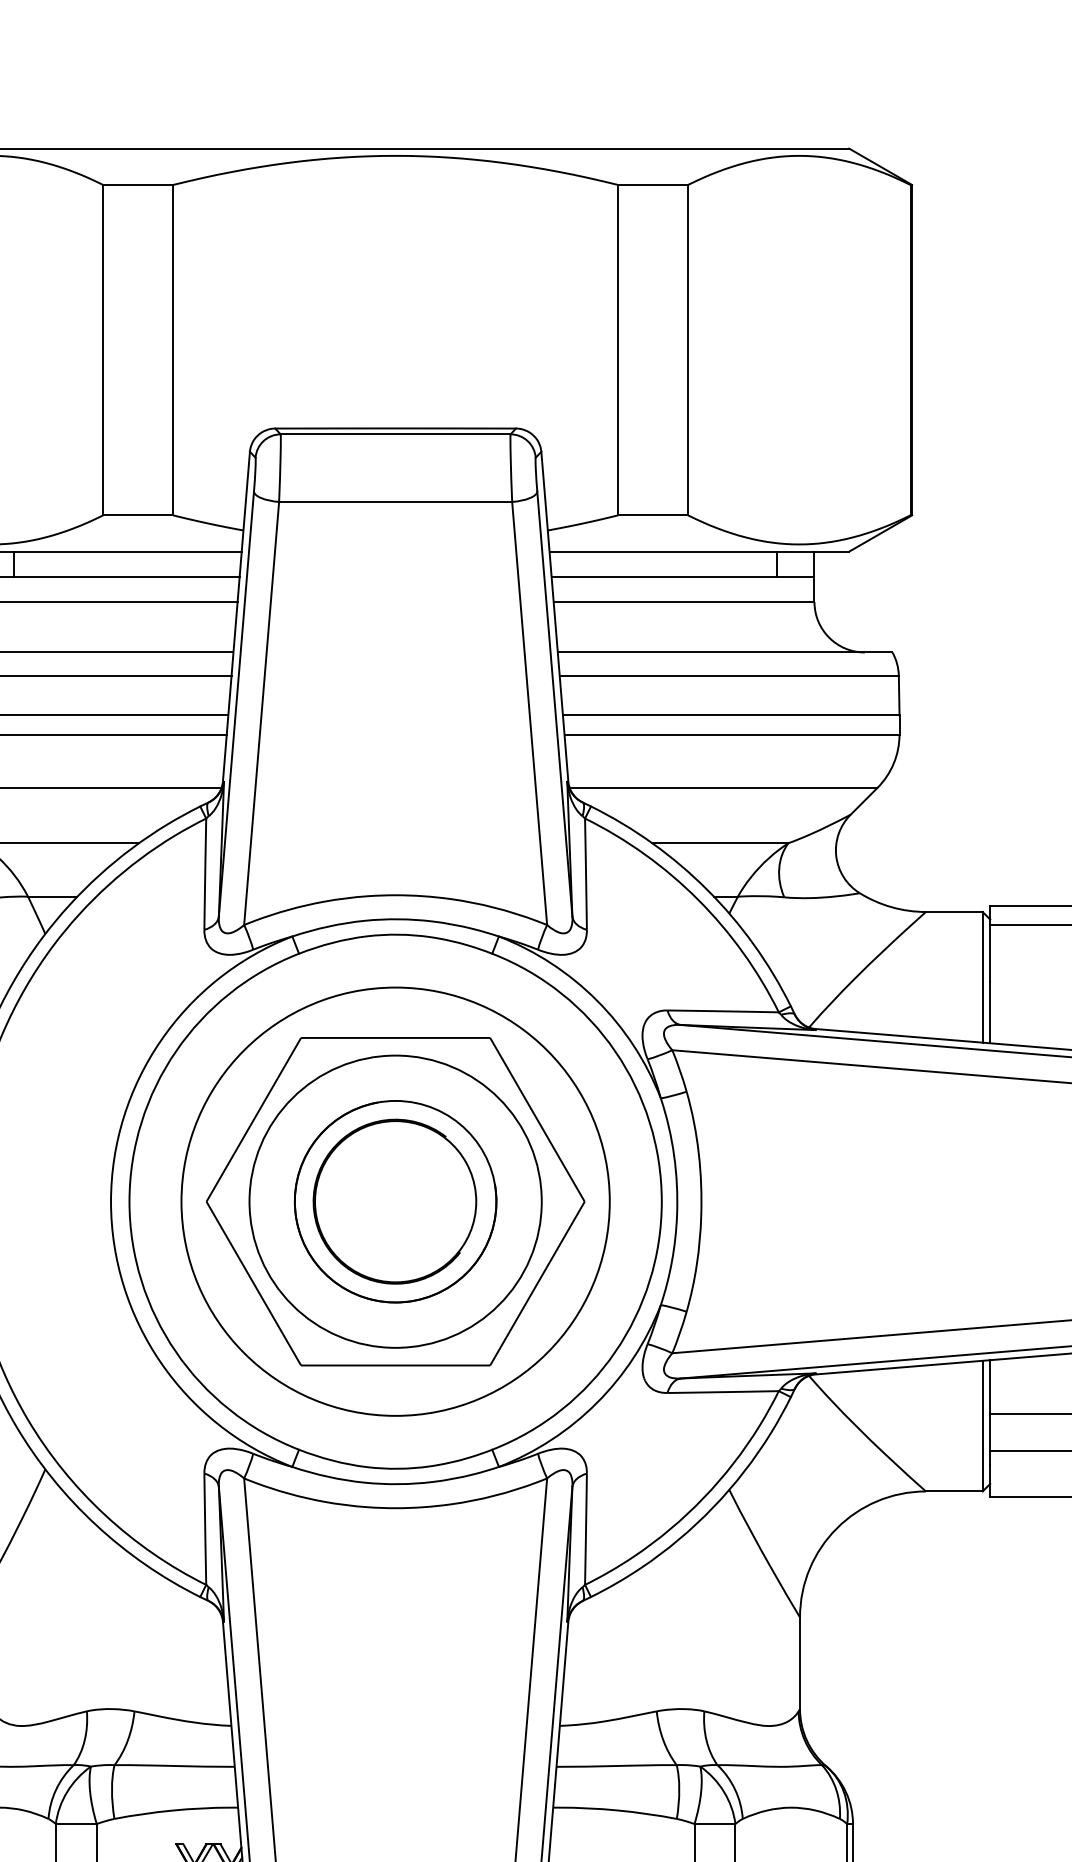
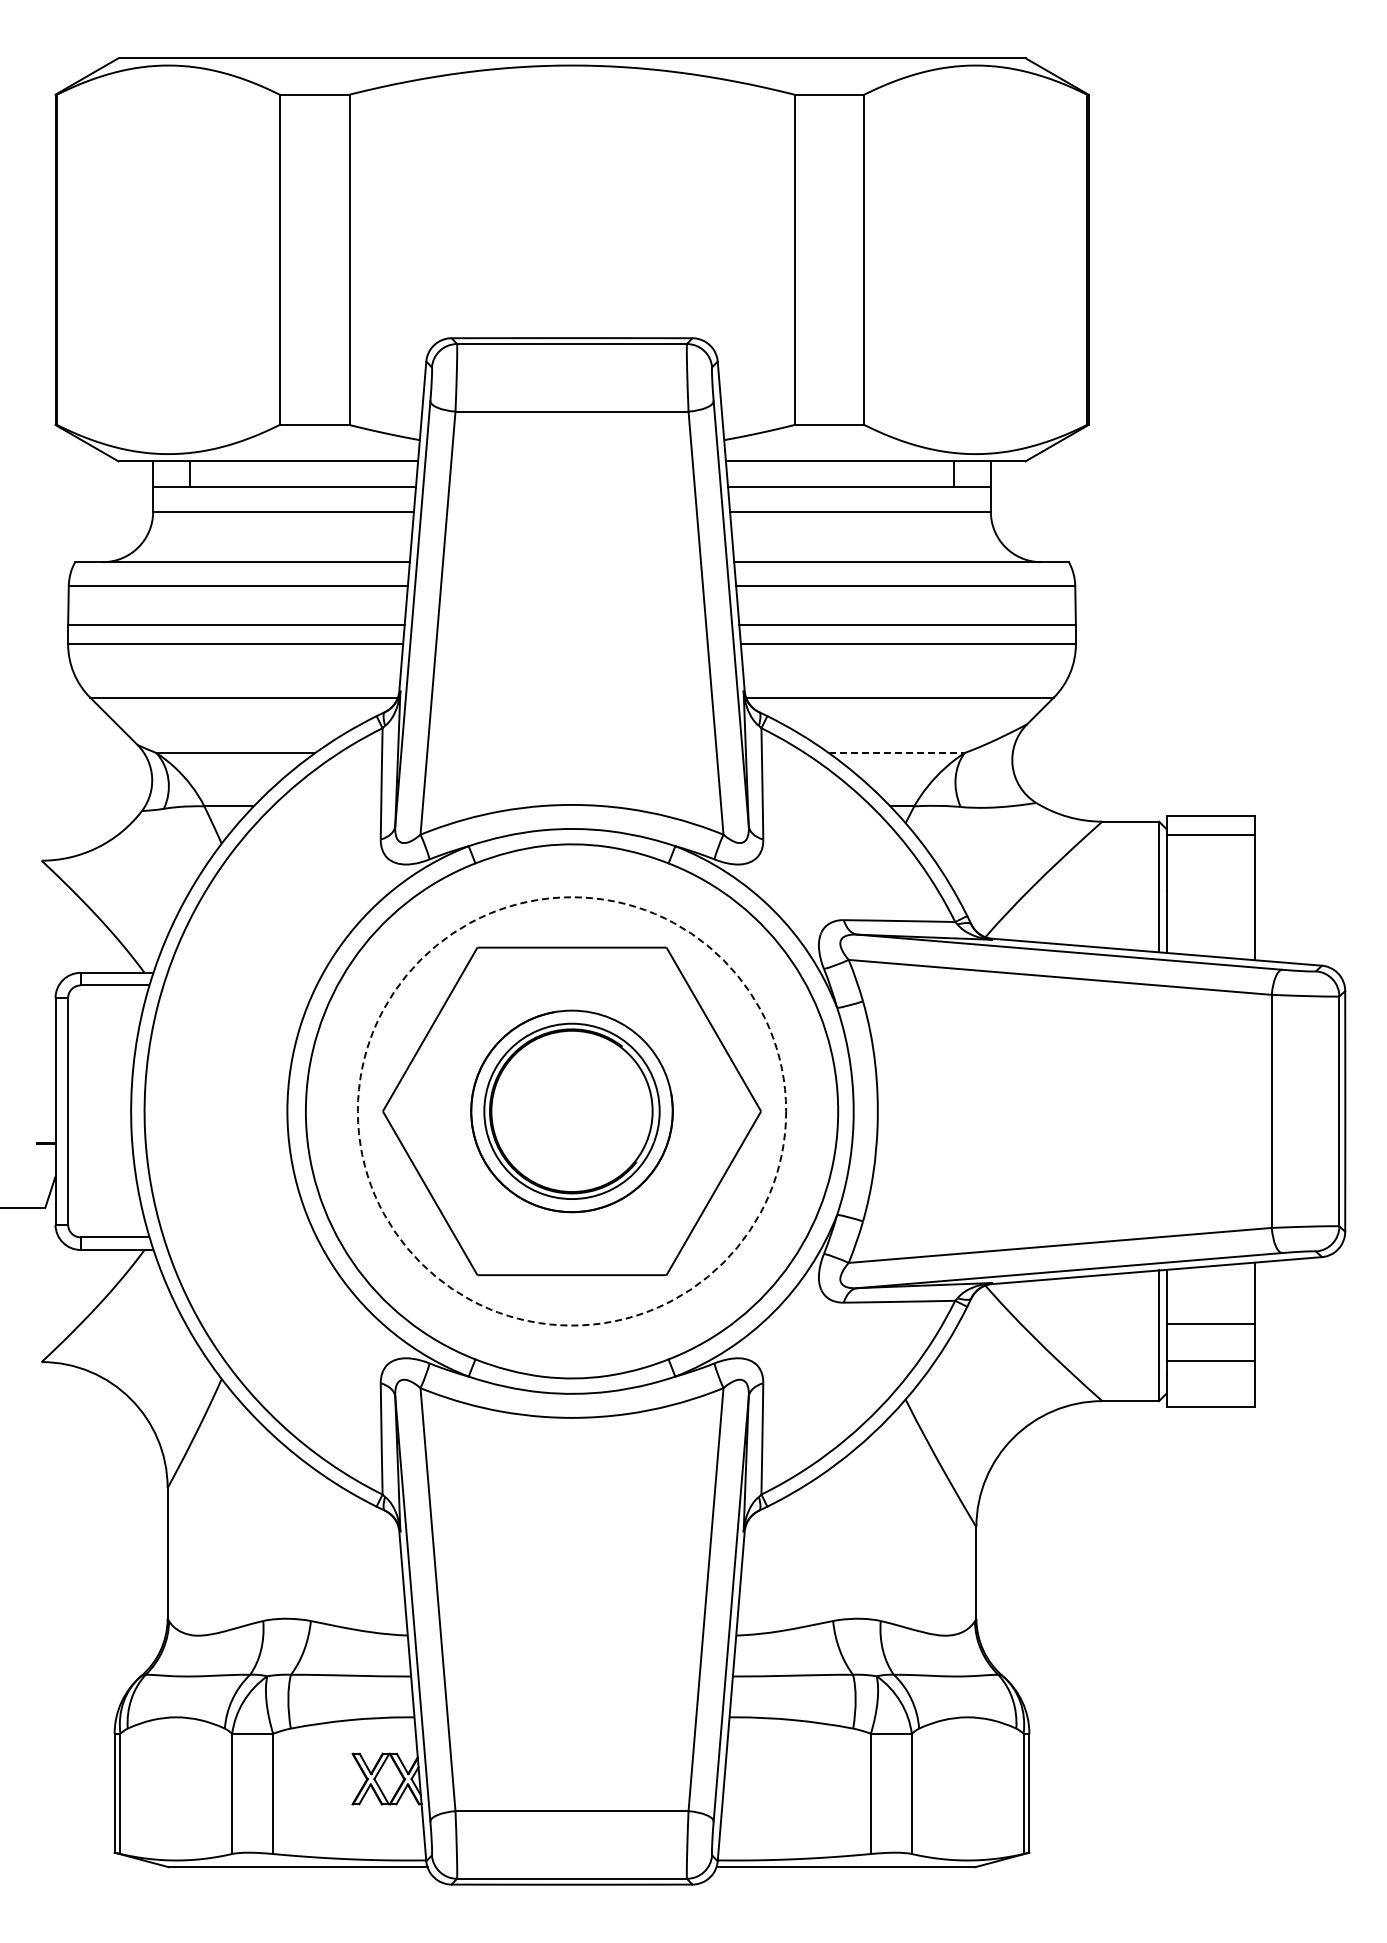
line: (721, 842) -> (897, 752), solid -> dashed
circle: (395, 1201) -> (571, 1111), size x0.6
circle: (395, 1201) -> (571, 1111), solid -> dashed

